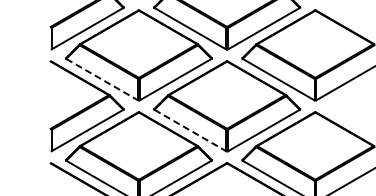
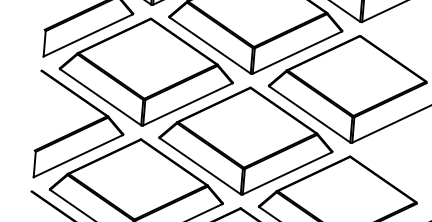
line: (102, 79) -> (101, 97), dashed -> solid
line: (190, 130) -> (200, 166), dashed -> solid

